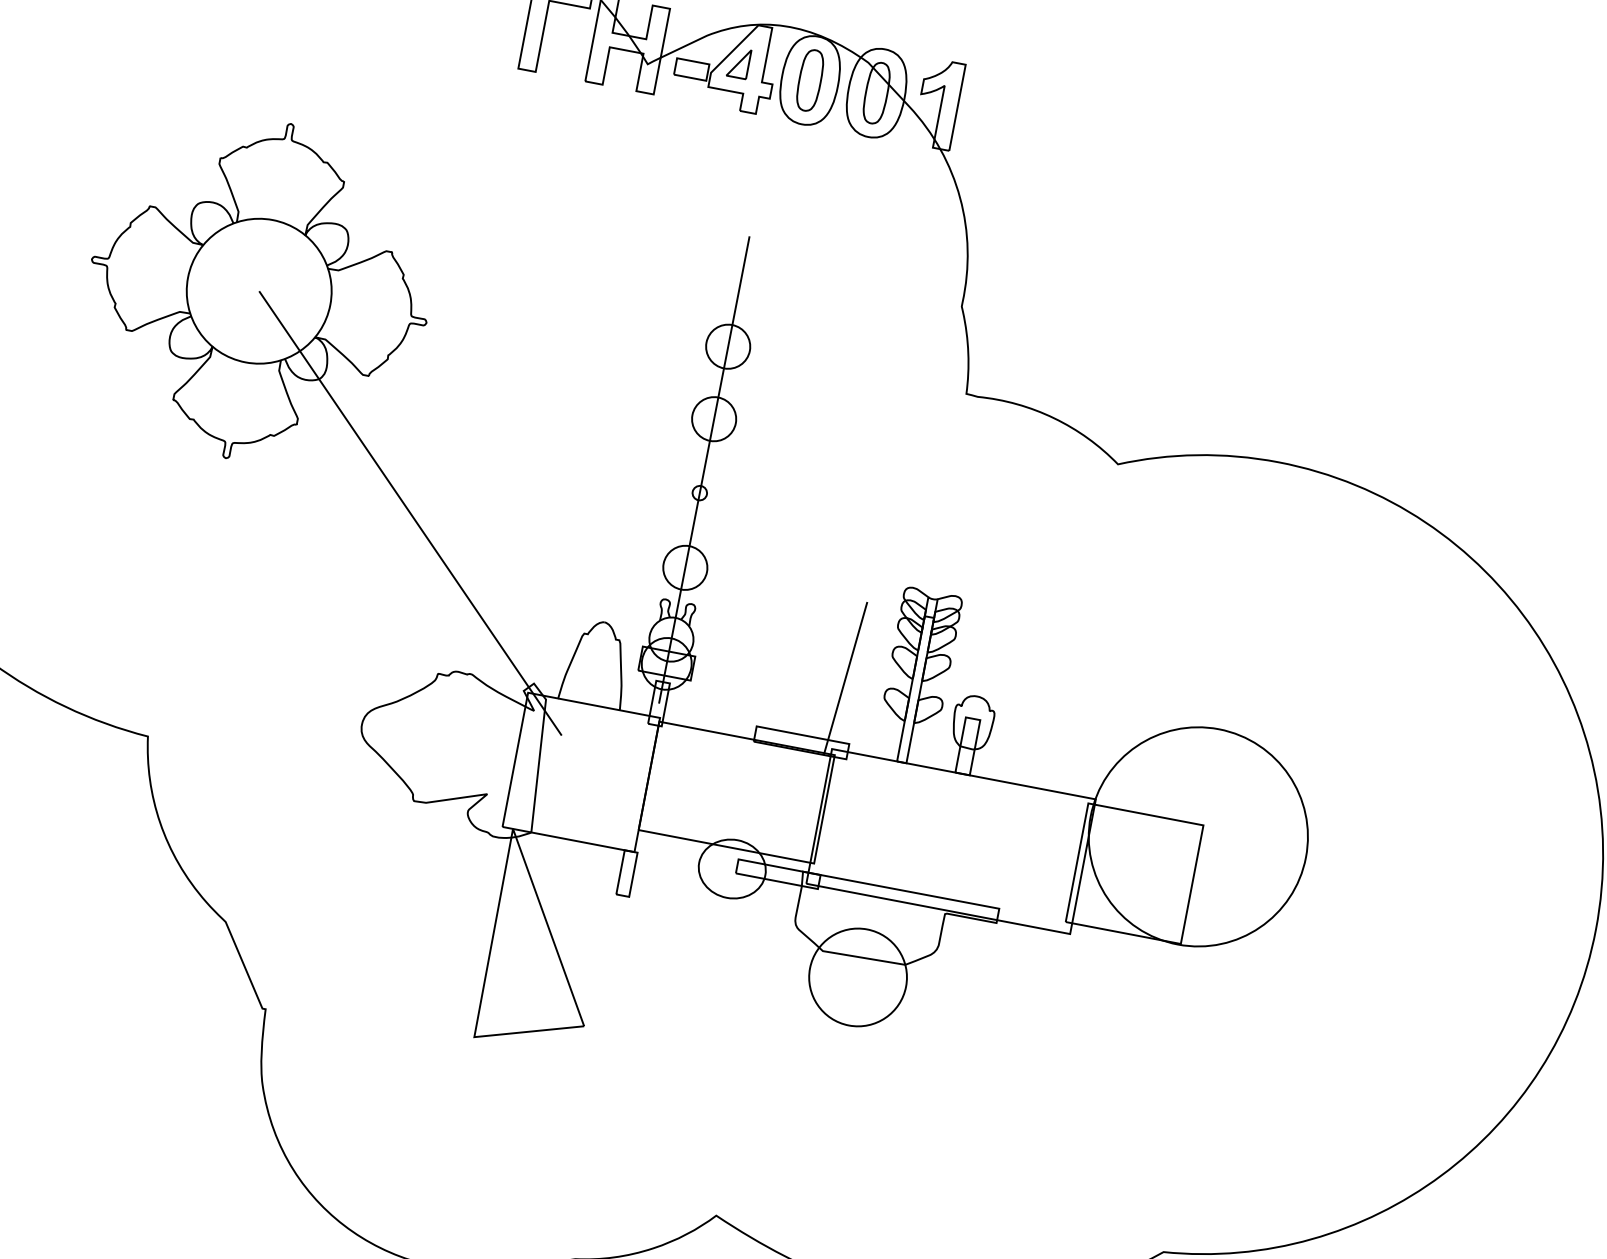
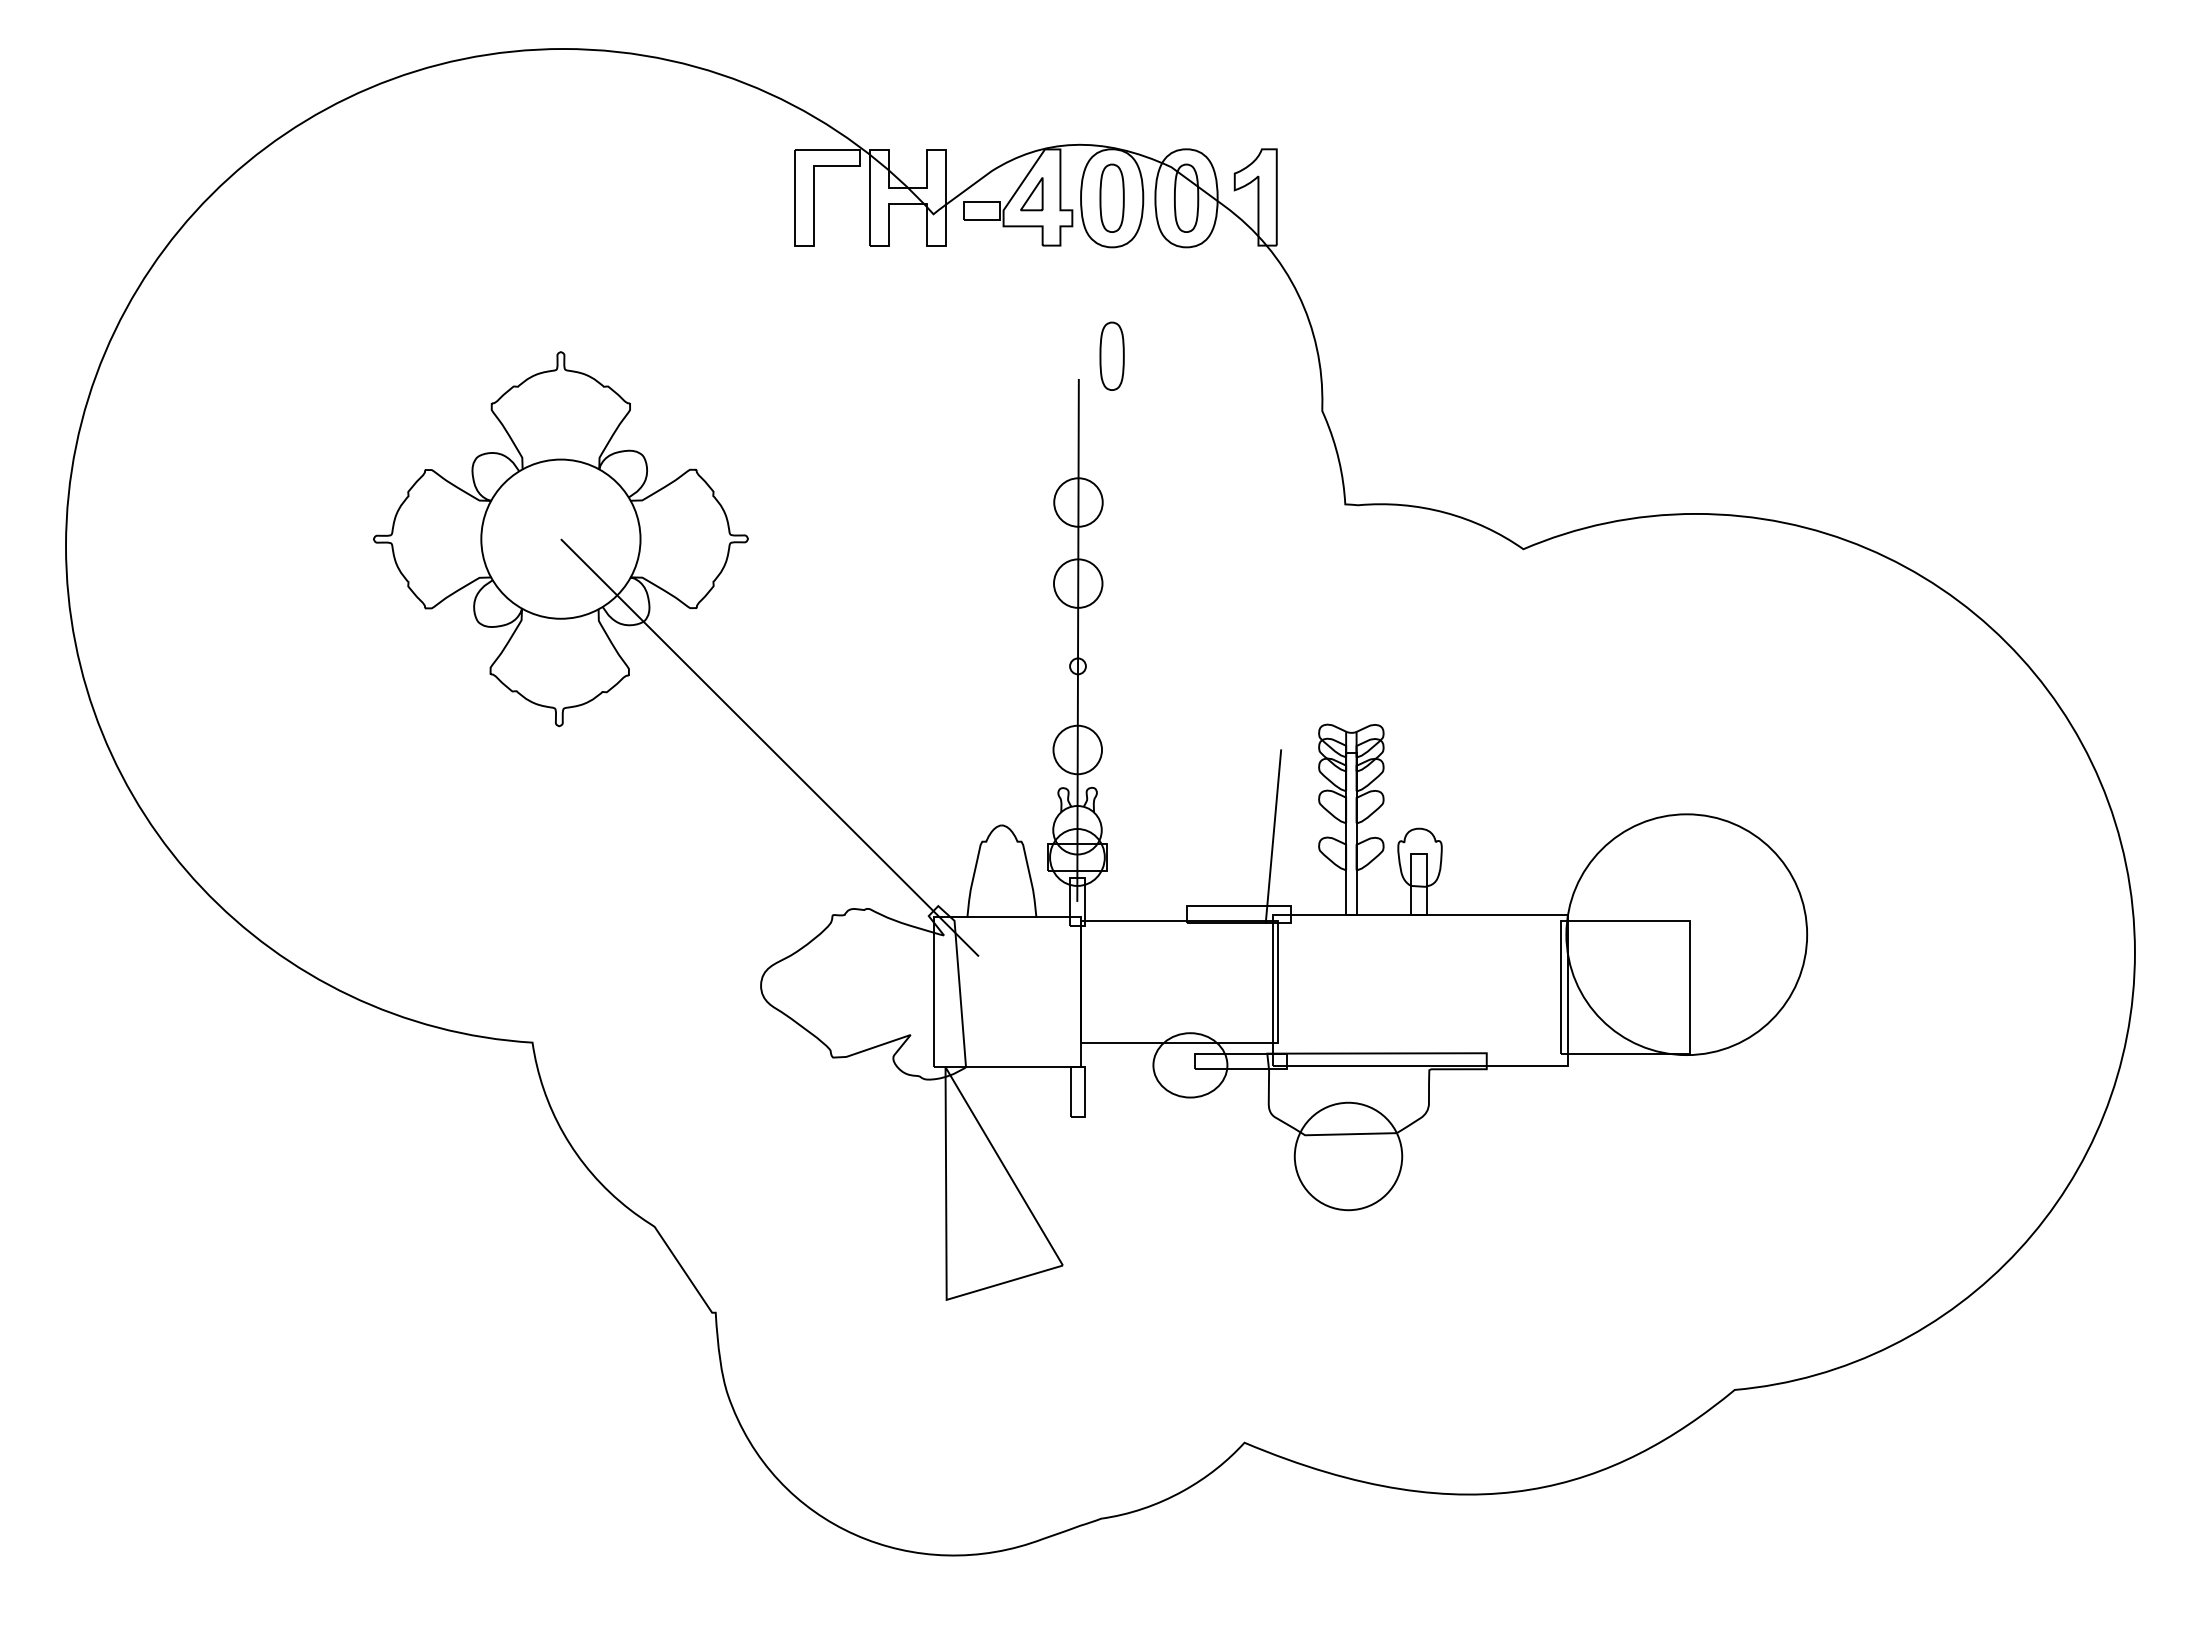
part: (782, 220) -> (1111, 355), added

